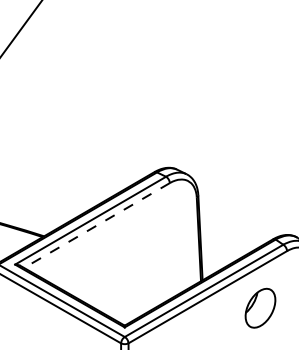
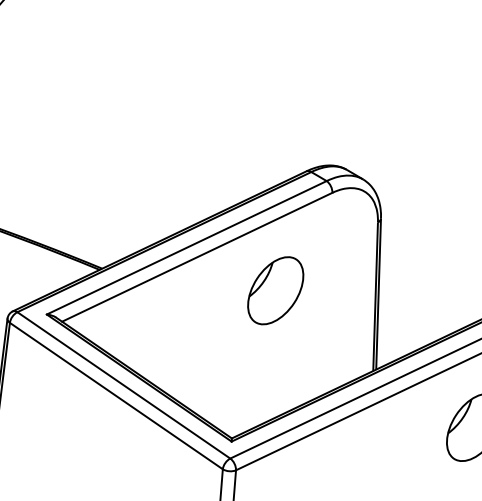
line: (96, 225) -> (196, 257), dashed -> solid
part: (142, 240) -> (275, 290), added

